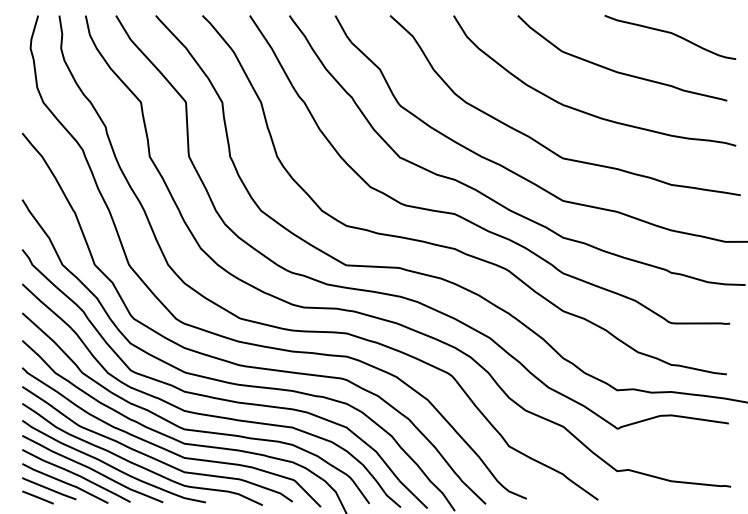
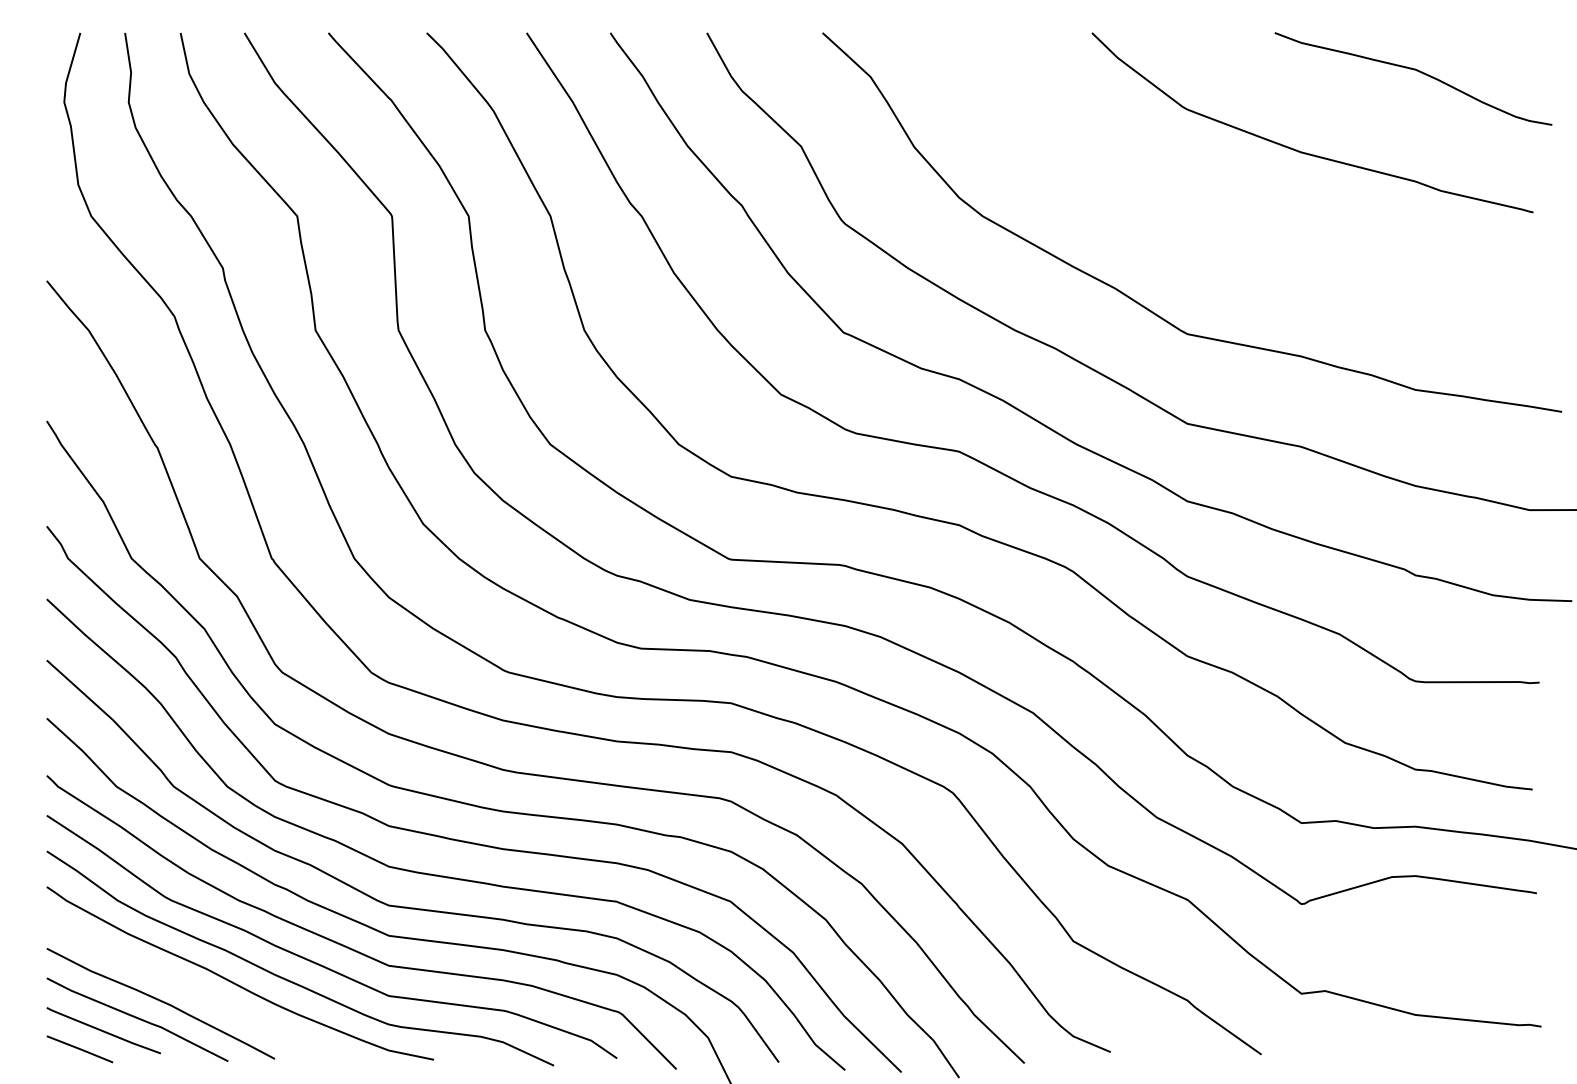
curve: (585, 111) -> (1234, 235), removed
curve: (92, 469) -> (194, 990), removed

